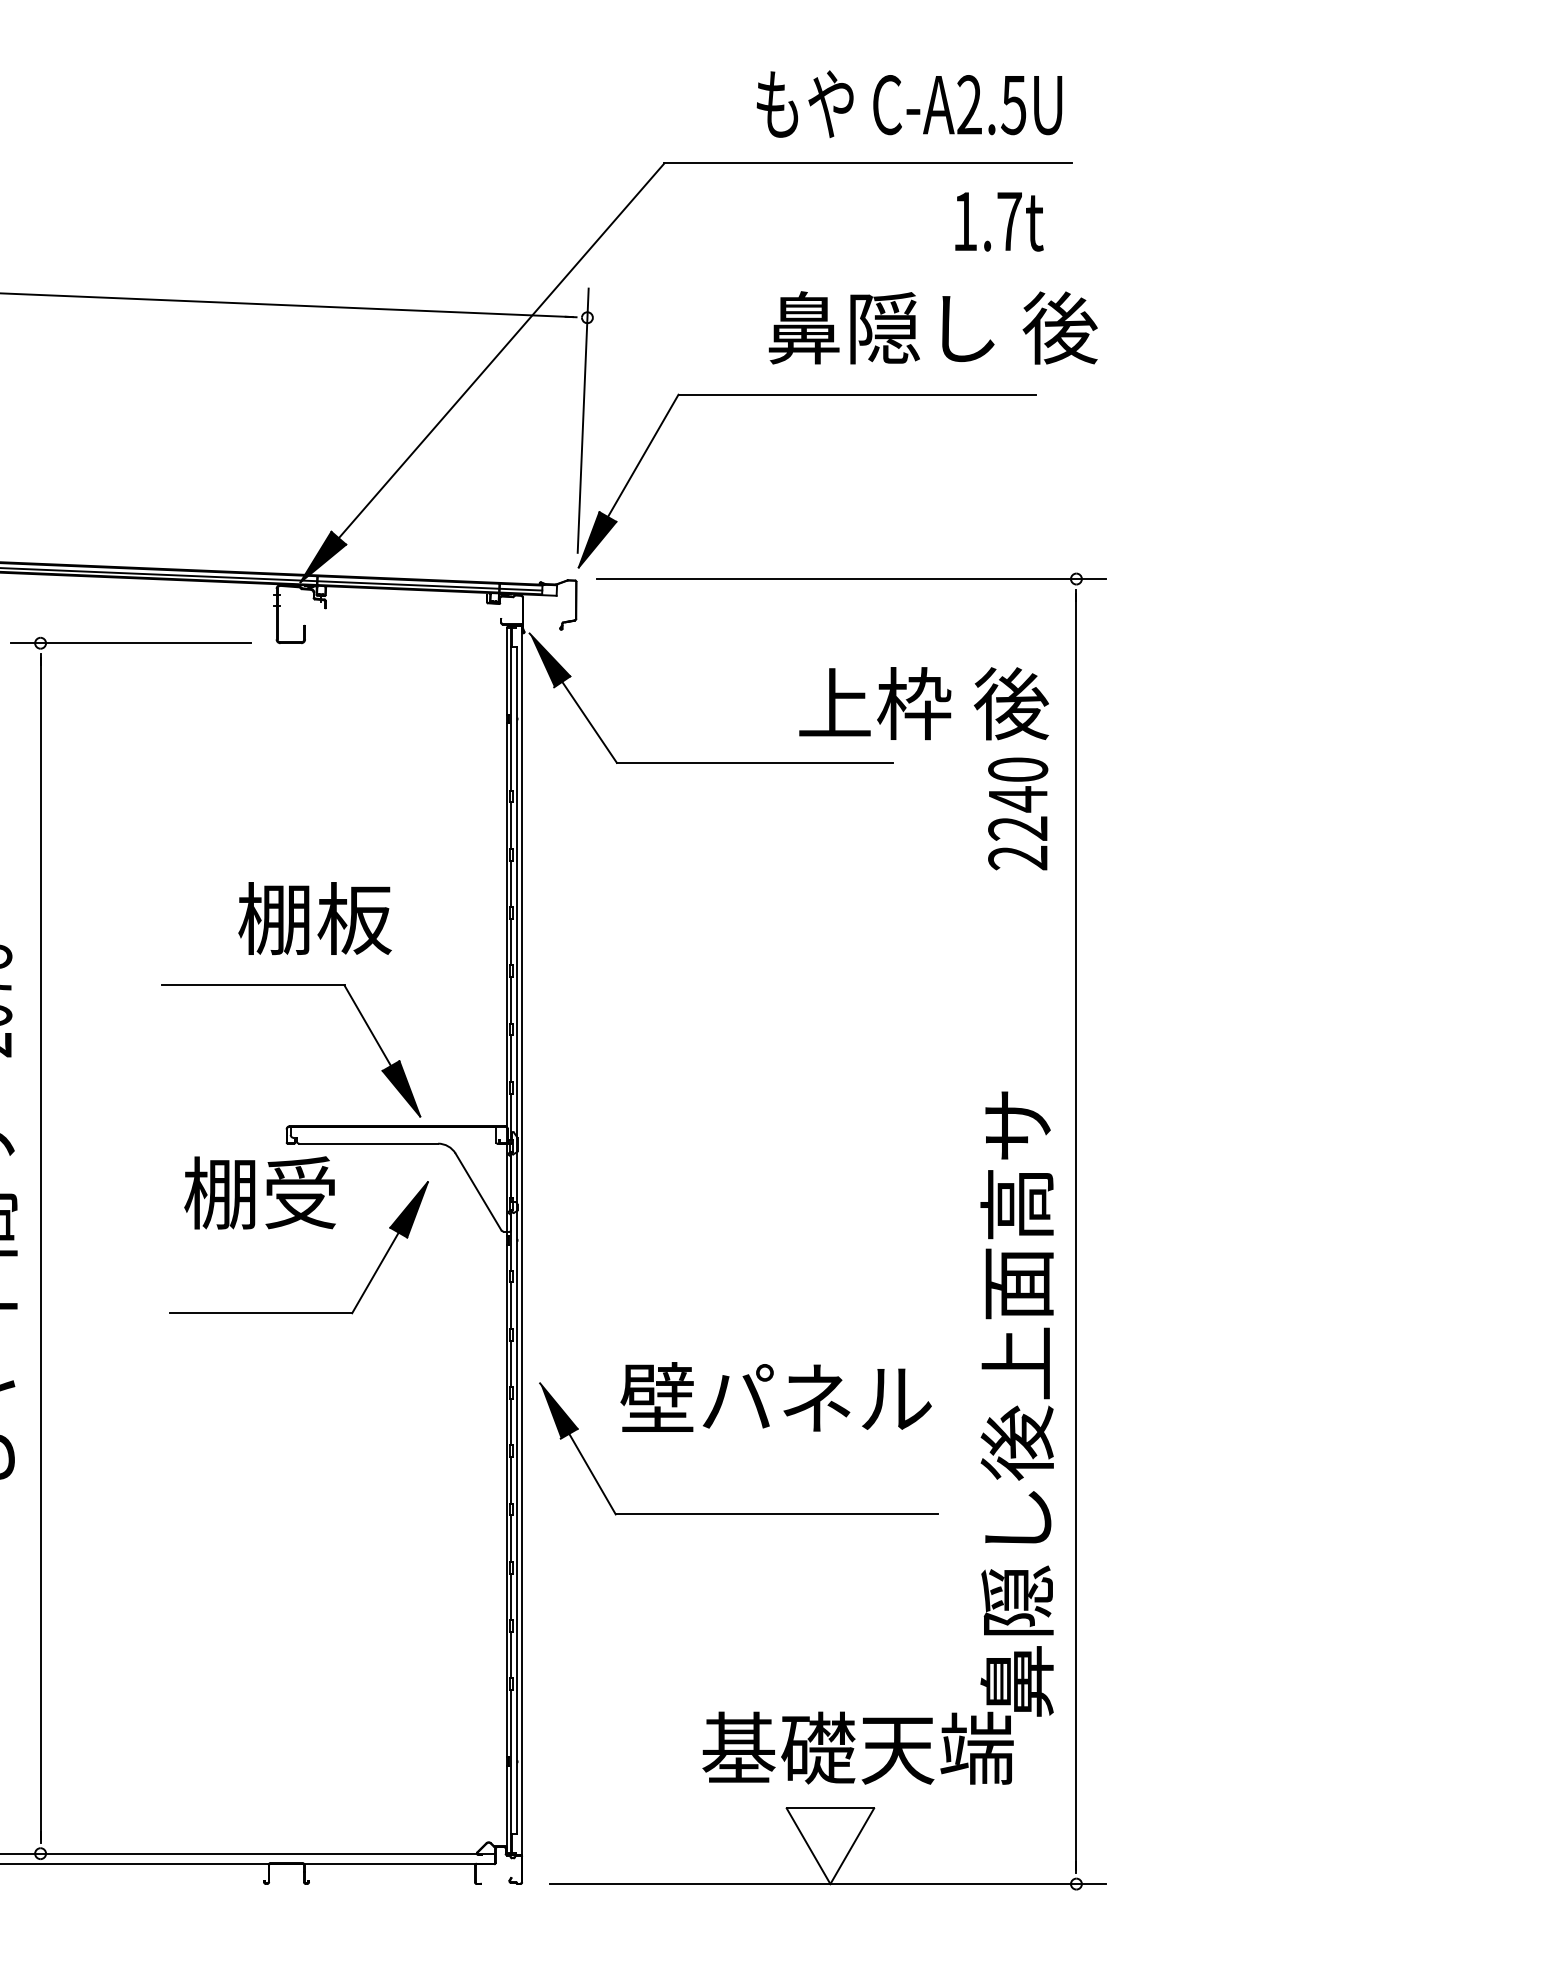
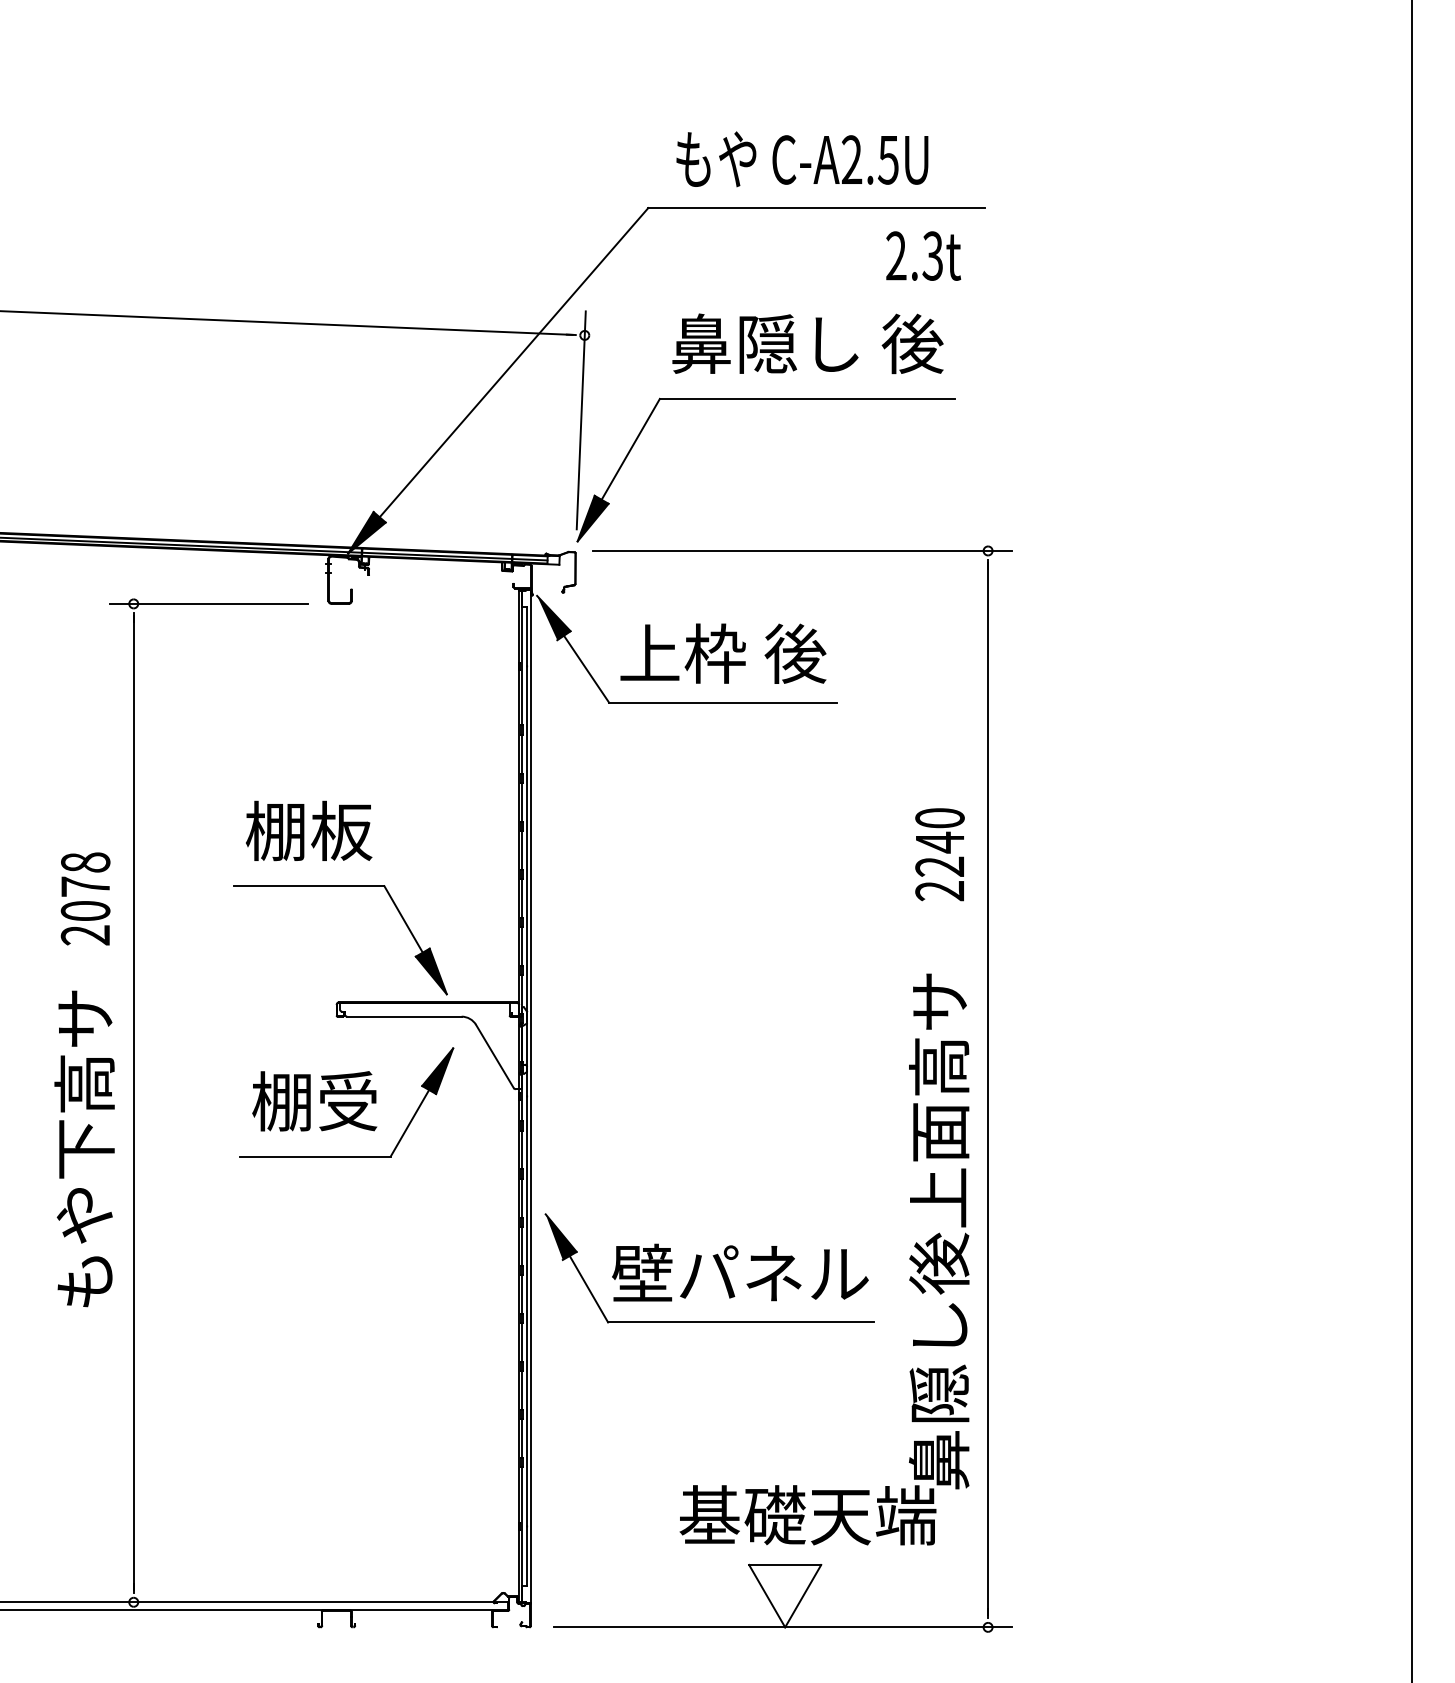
text: (909, 104) -> (802, 159), moved
text: (987, 220) -> (914, 255), 1.7t -> 2.3t
text: (932, 327) -> (807, 343), moved
text: (924, 703) -> (723, 653), moved
text: (1017, 813) -> (939, 854), moved
text: (315, 917) -> (309, 830), moved
text: (259, 1193) -> (314, 1101), moved
text: (776, 1396) -> (740, 1272), moved

